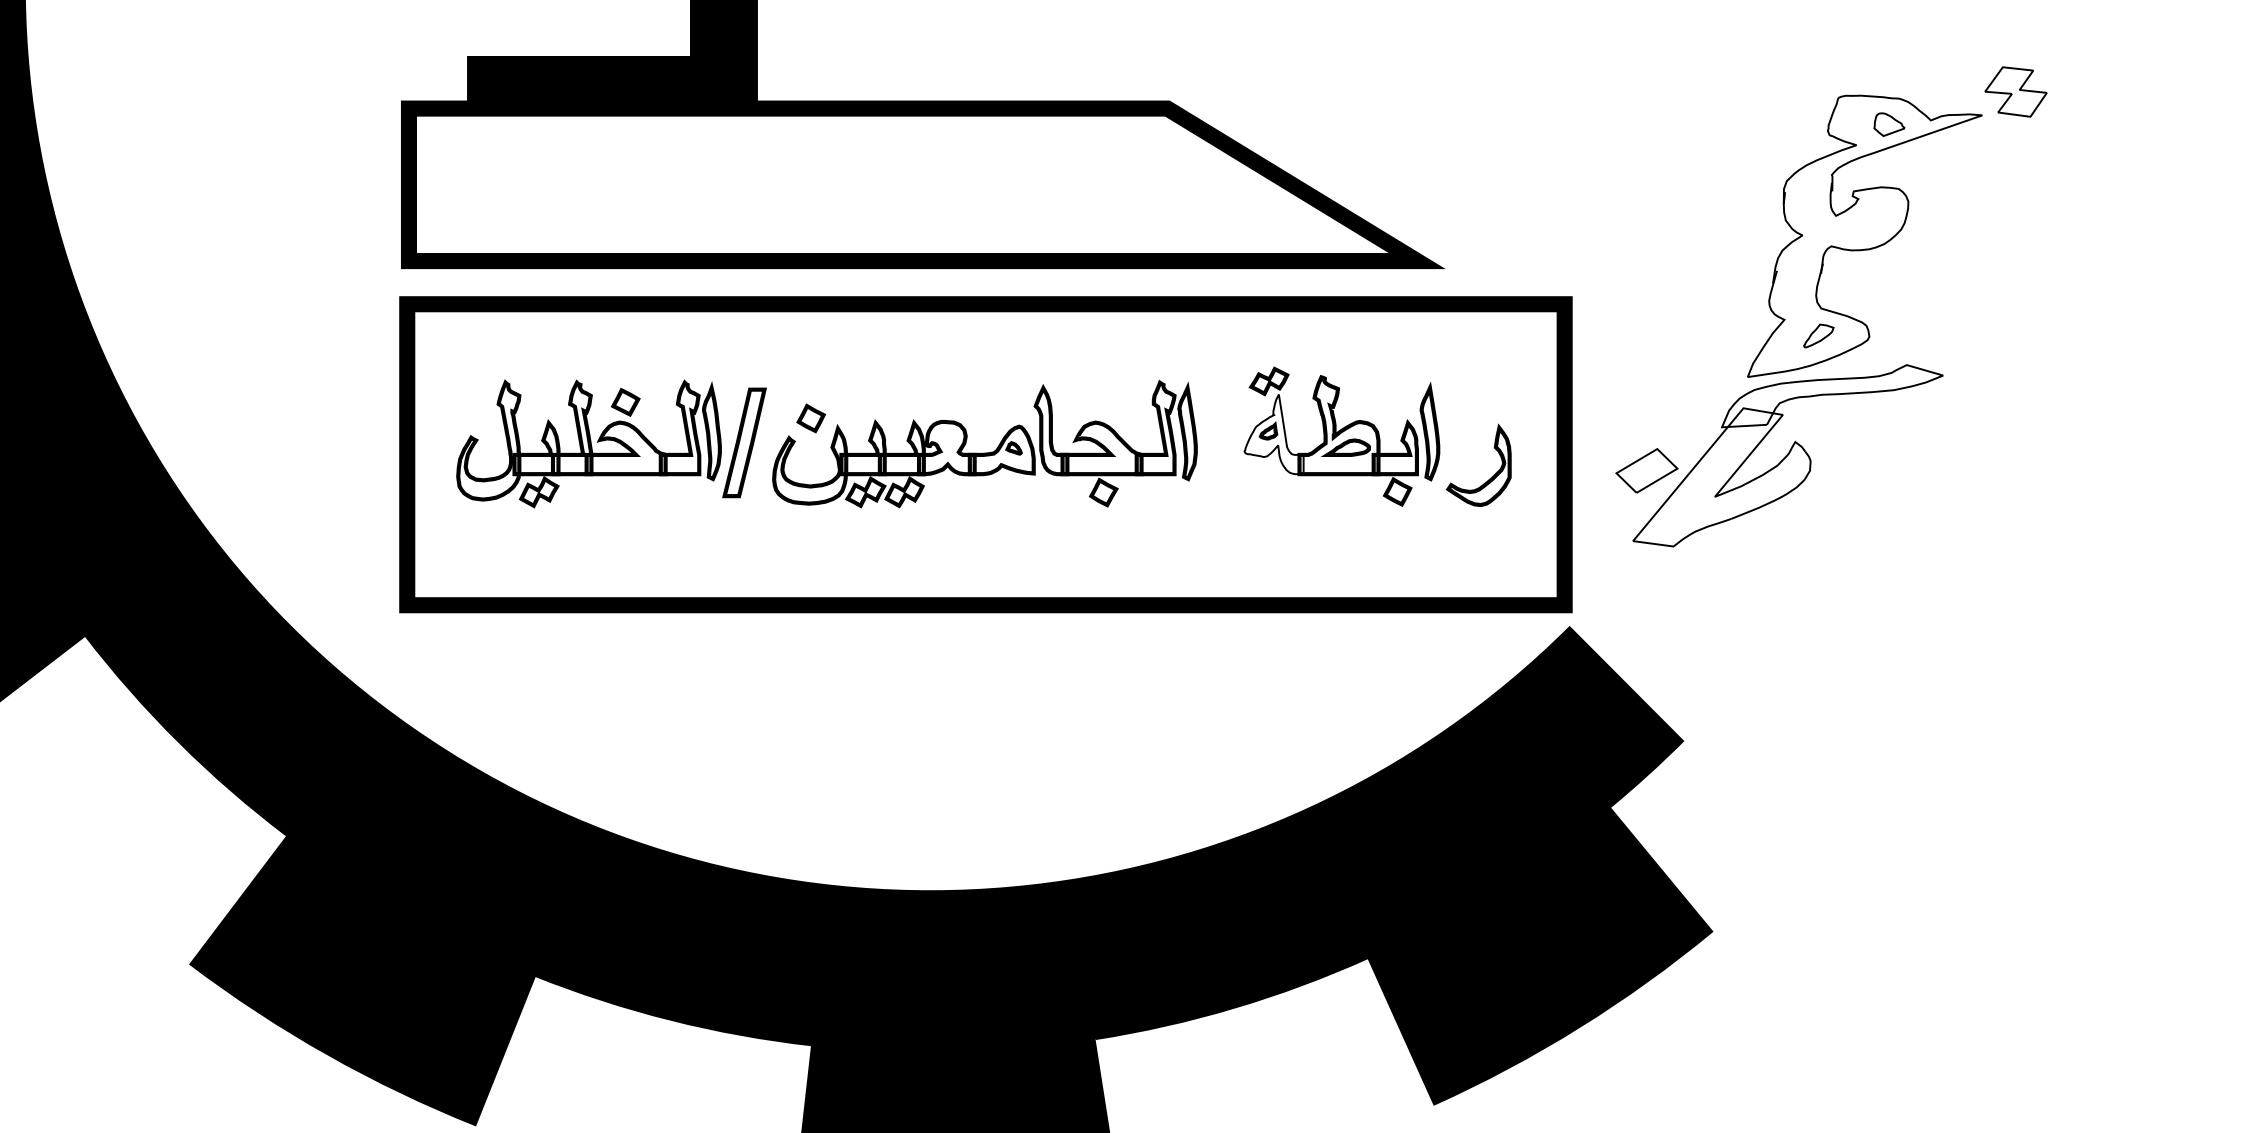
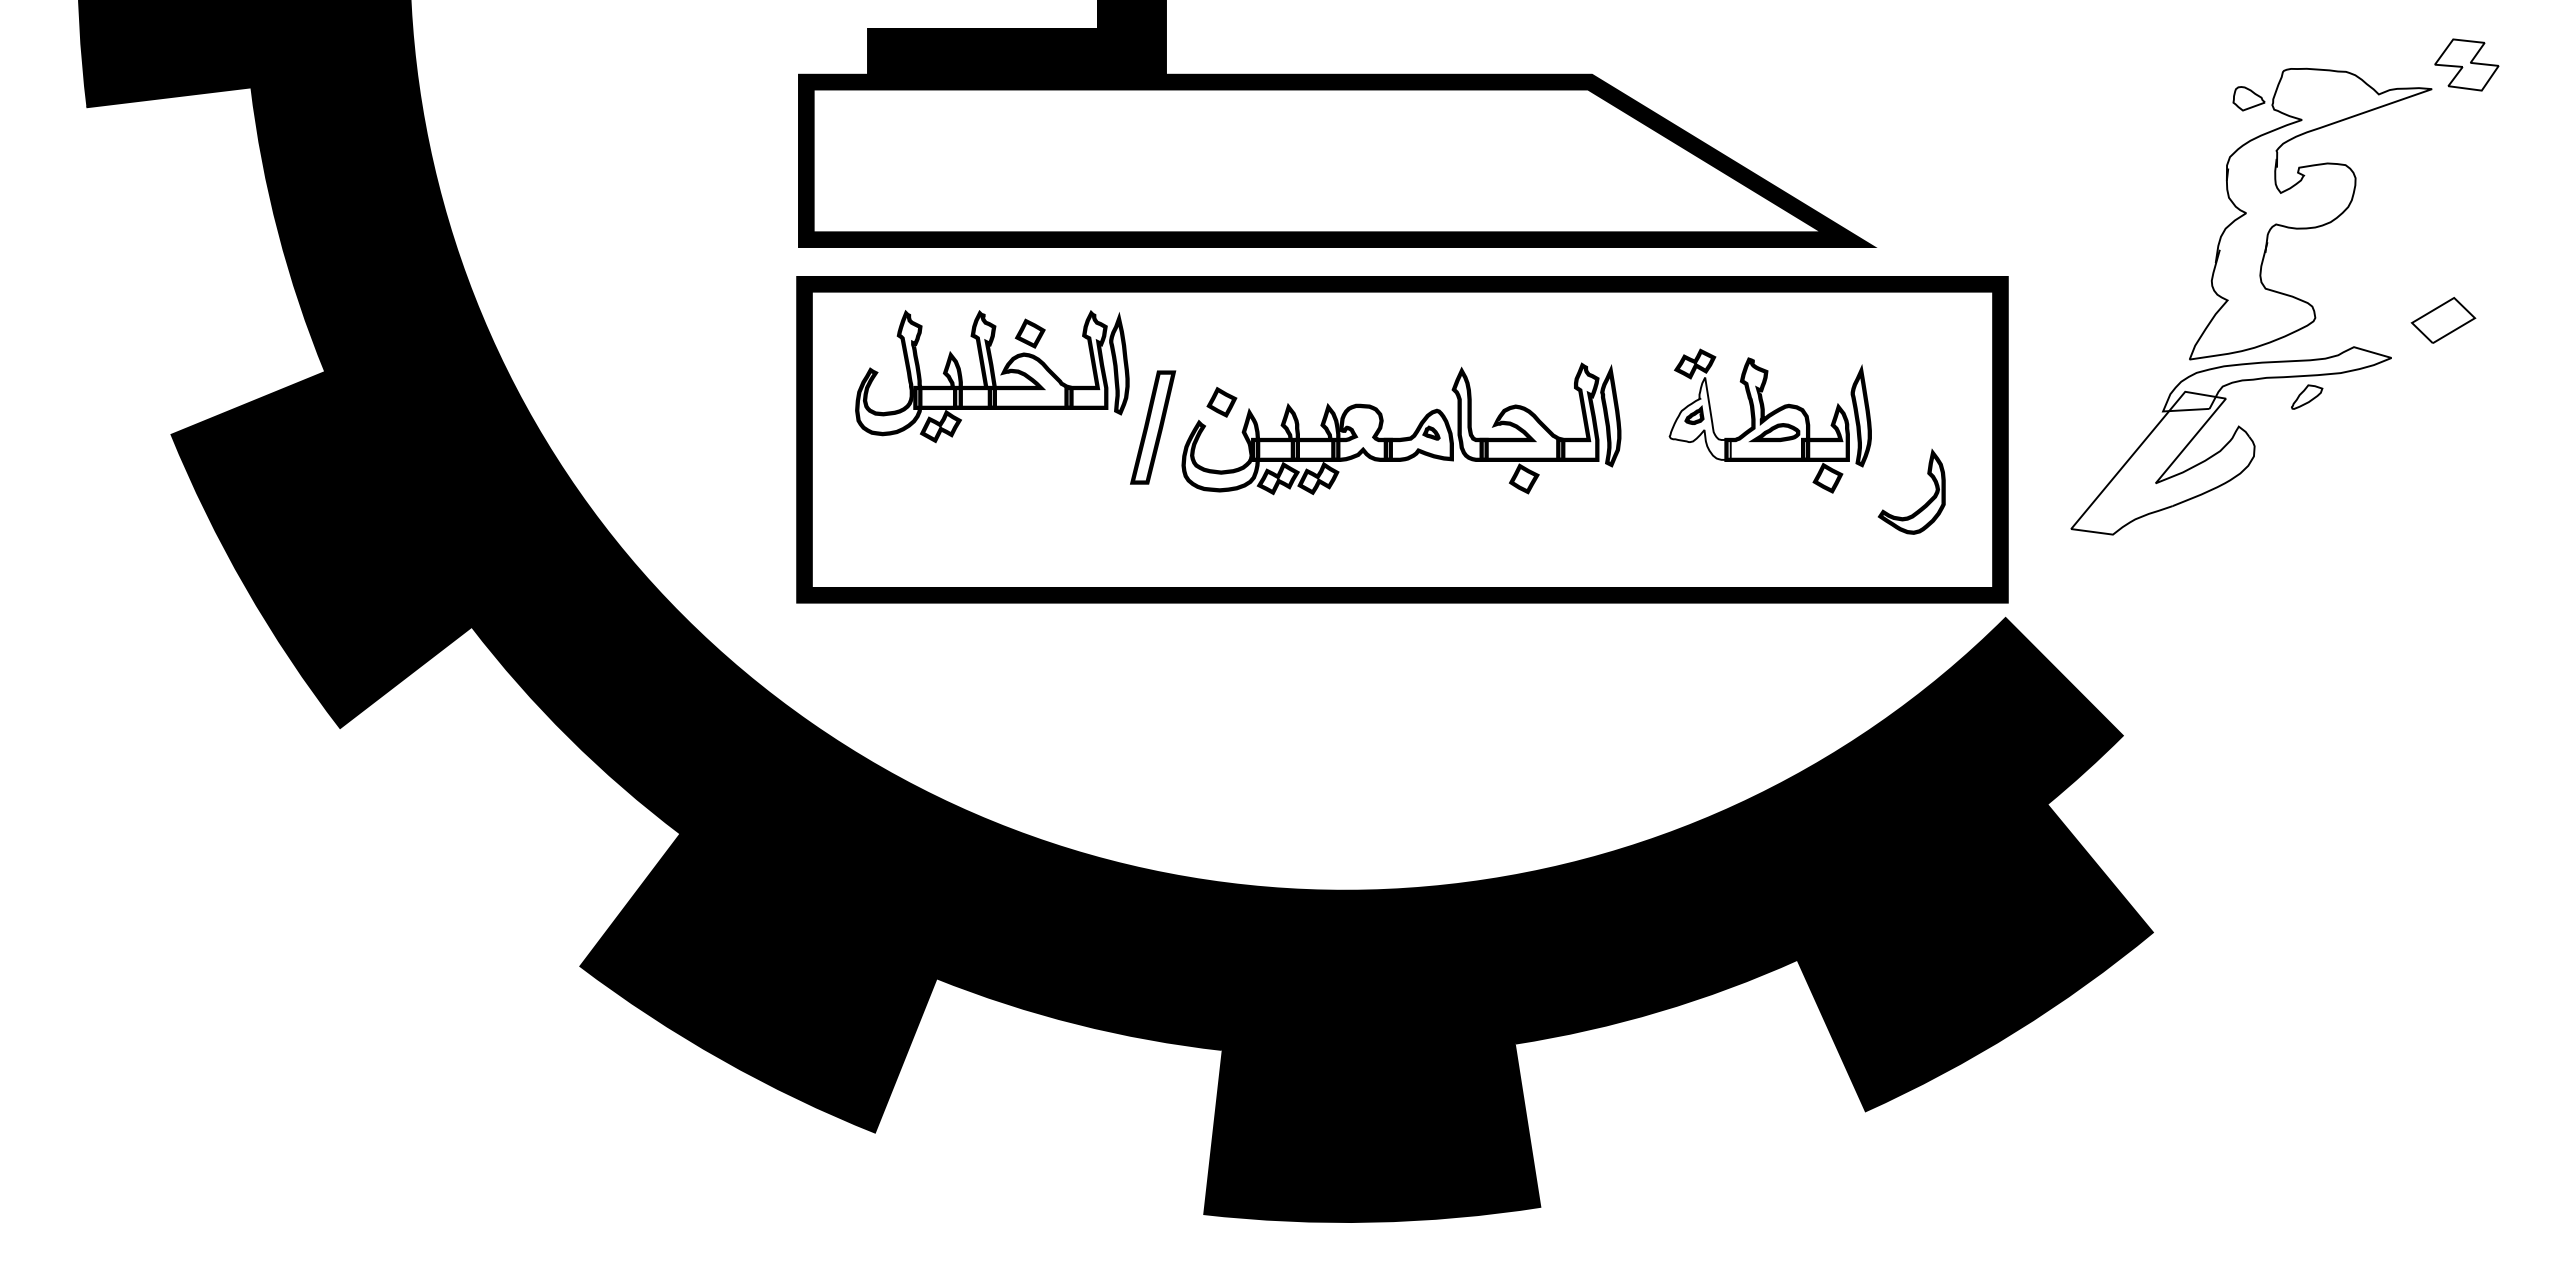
part: (1888, 124) -> (2248, 98), moved
part: (1819, 335) -> (2307, 396), moved
part: (589, 443) -> (992, 376), moved
part: (1646, 470) -> (2443, 320), moved
part: (1489, 478) -> (1922, 505), moved

